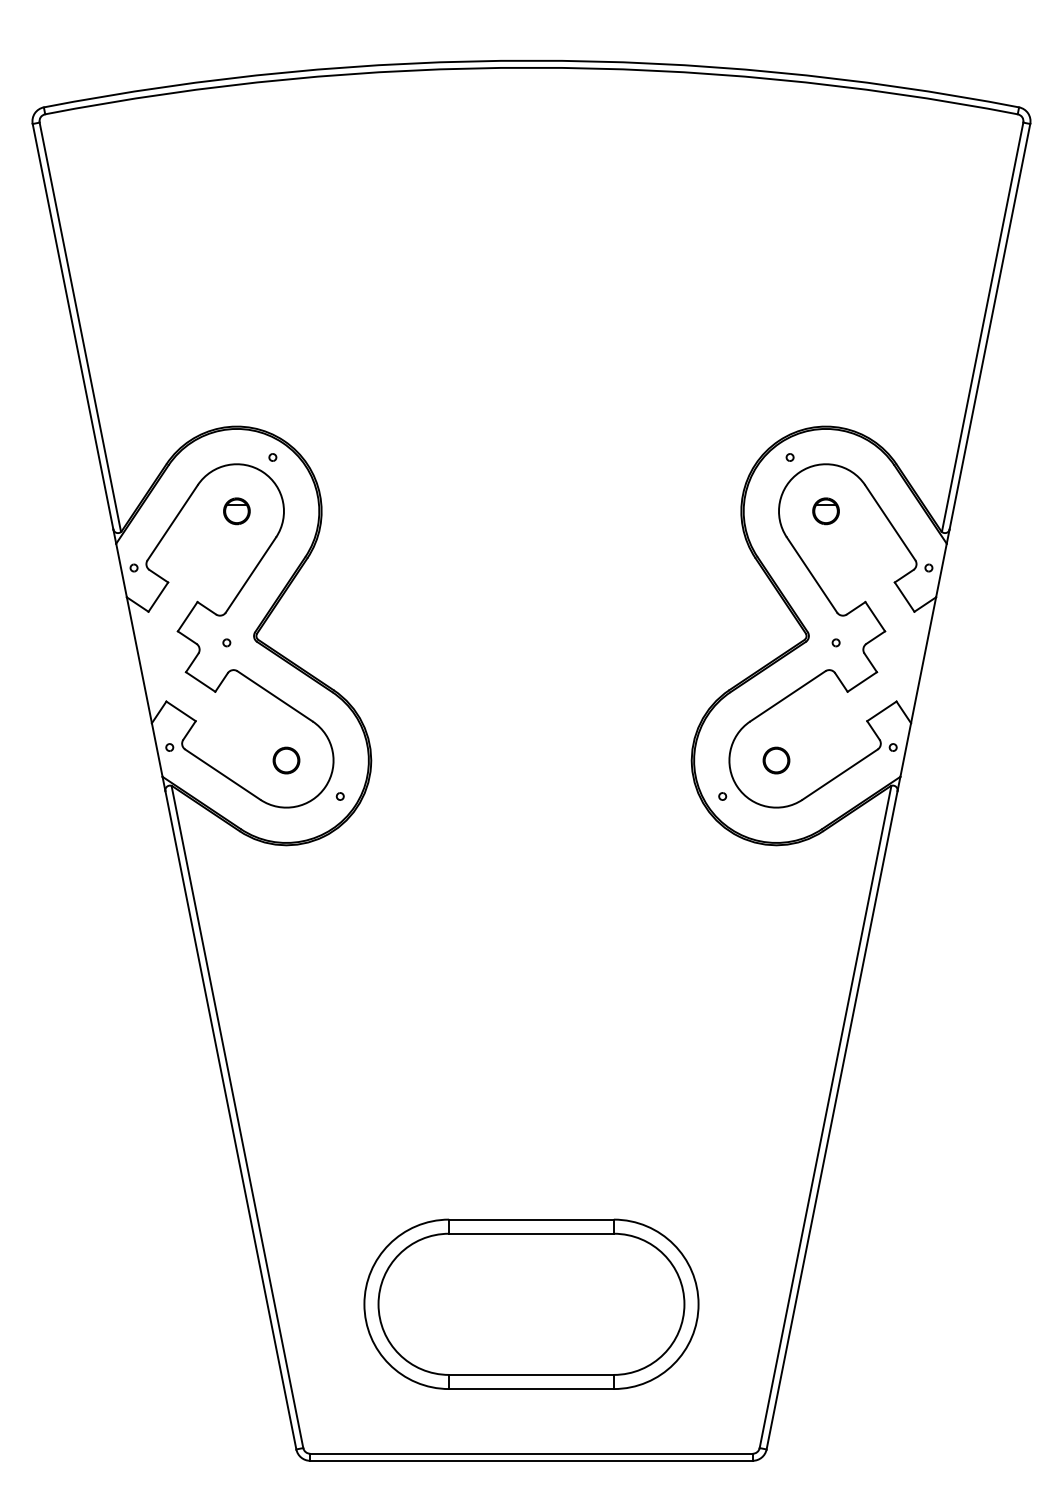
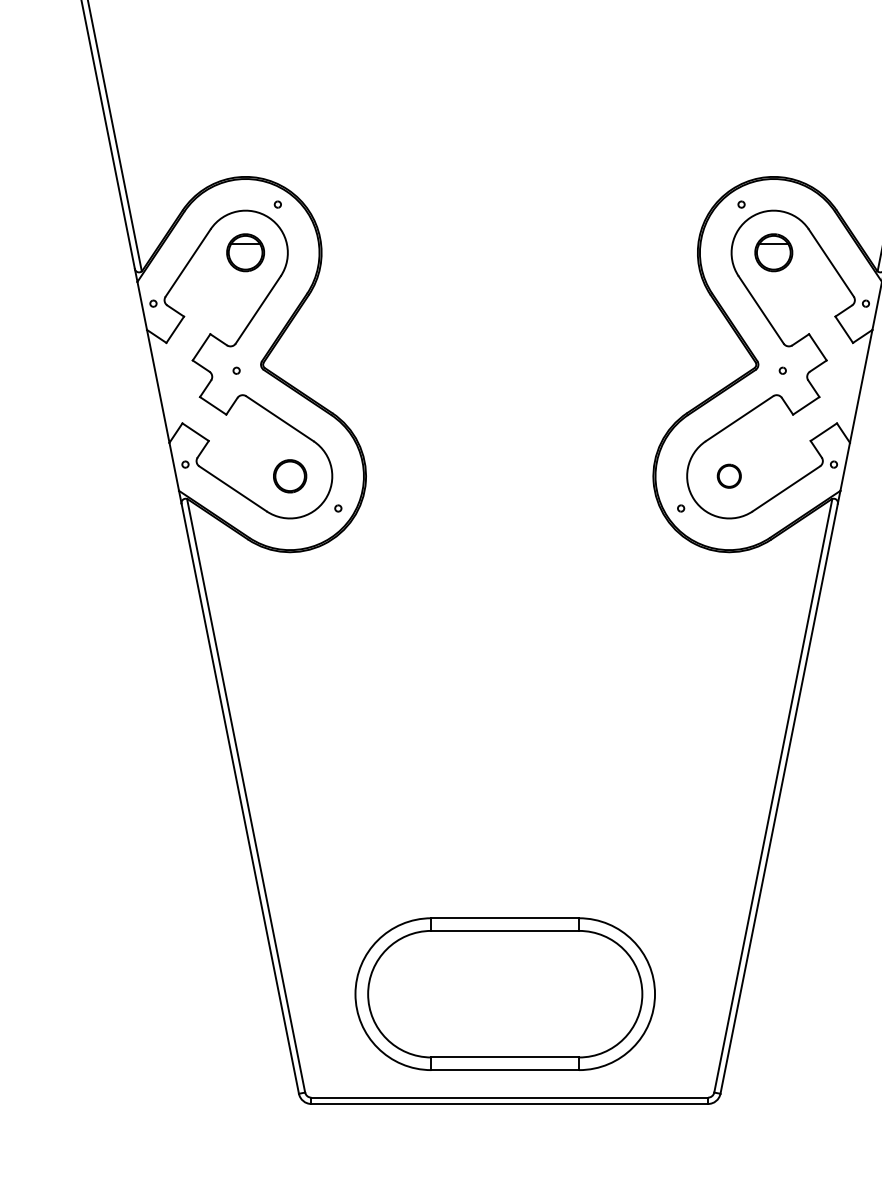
part: (236, 511) -> (245, 253), size x1.6
part: (825, 511) -> (773, 253), size x1.6
part: (286, 760) -> (290, 476), size x1.4
part: (531, 1303) -> (505, 993), moved

